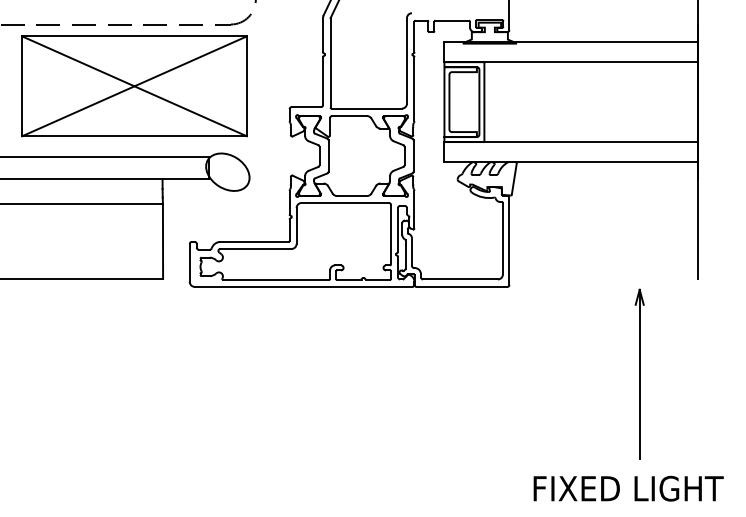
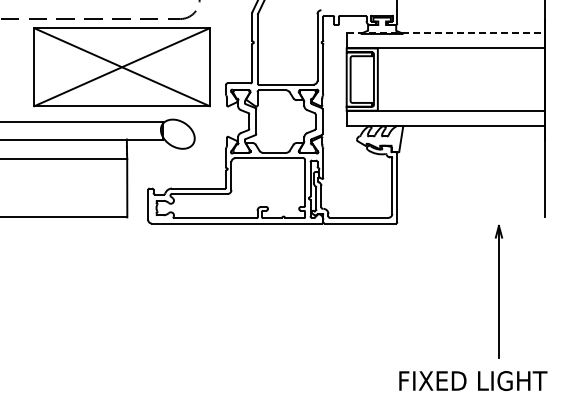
line: (571, 41) -> (445, 32), solid -> dashed
part: (133, 86) -> (121, 67), moved
text: (628, 488) -> (473, 380), moved

